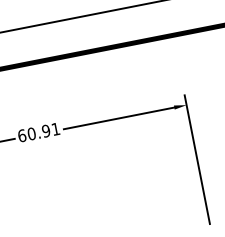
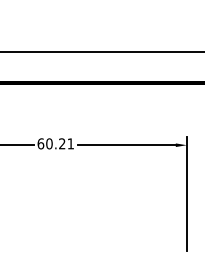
text: (46, 130) -> (62, 143), 60.91 -> 60.21

